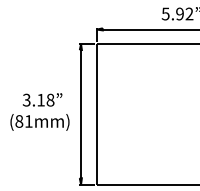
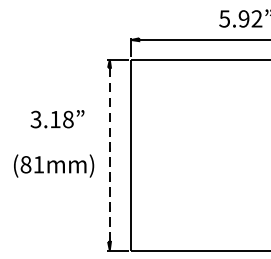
text: (42, 99) -> (57, 118), moved
line: (81, 114) -> (110, 155), solid -> dashed

